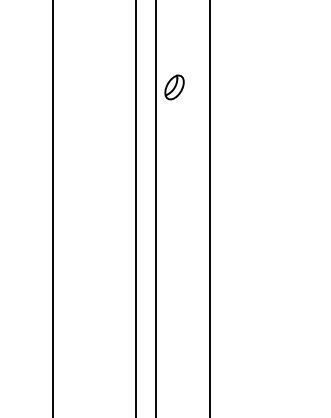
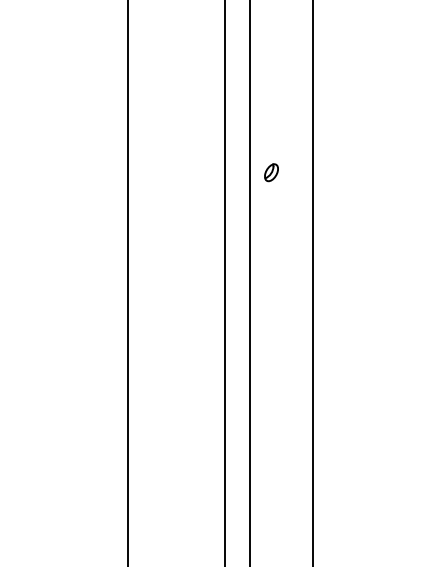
part: (174, 87) -> (271, 172), size x0.6

